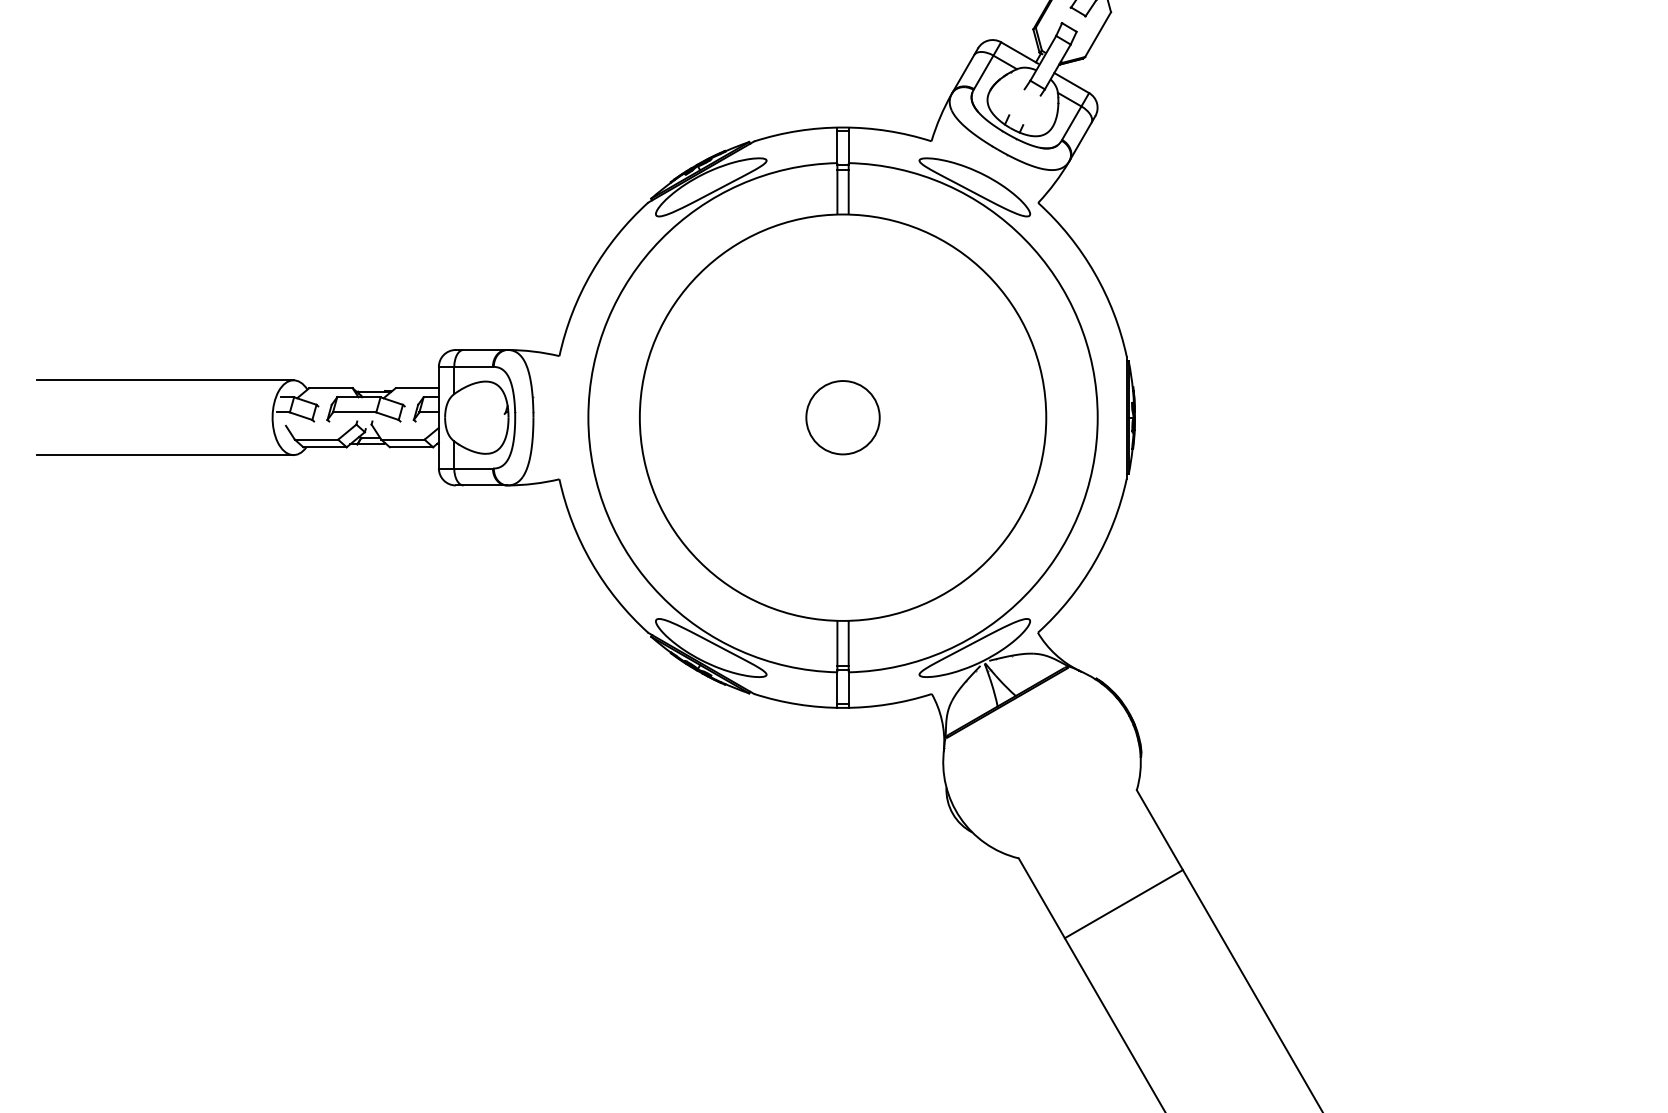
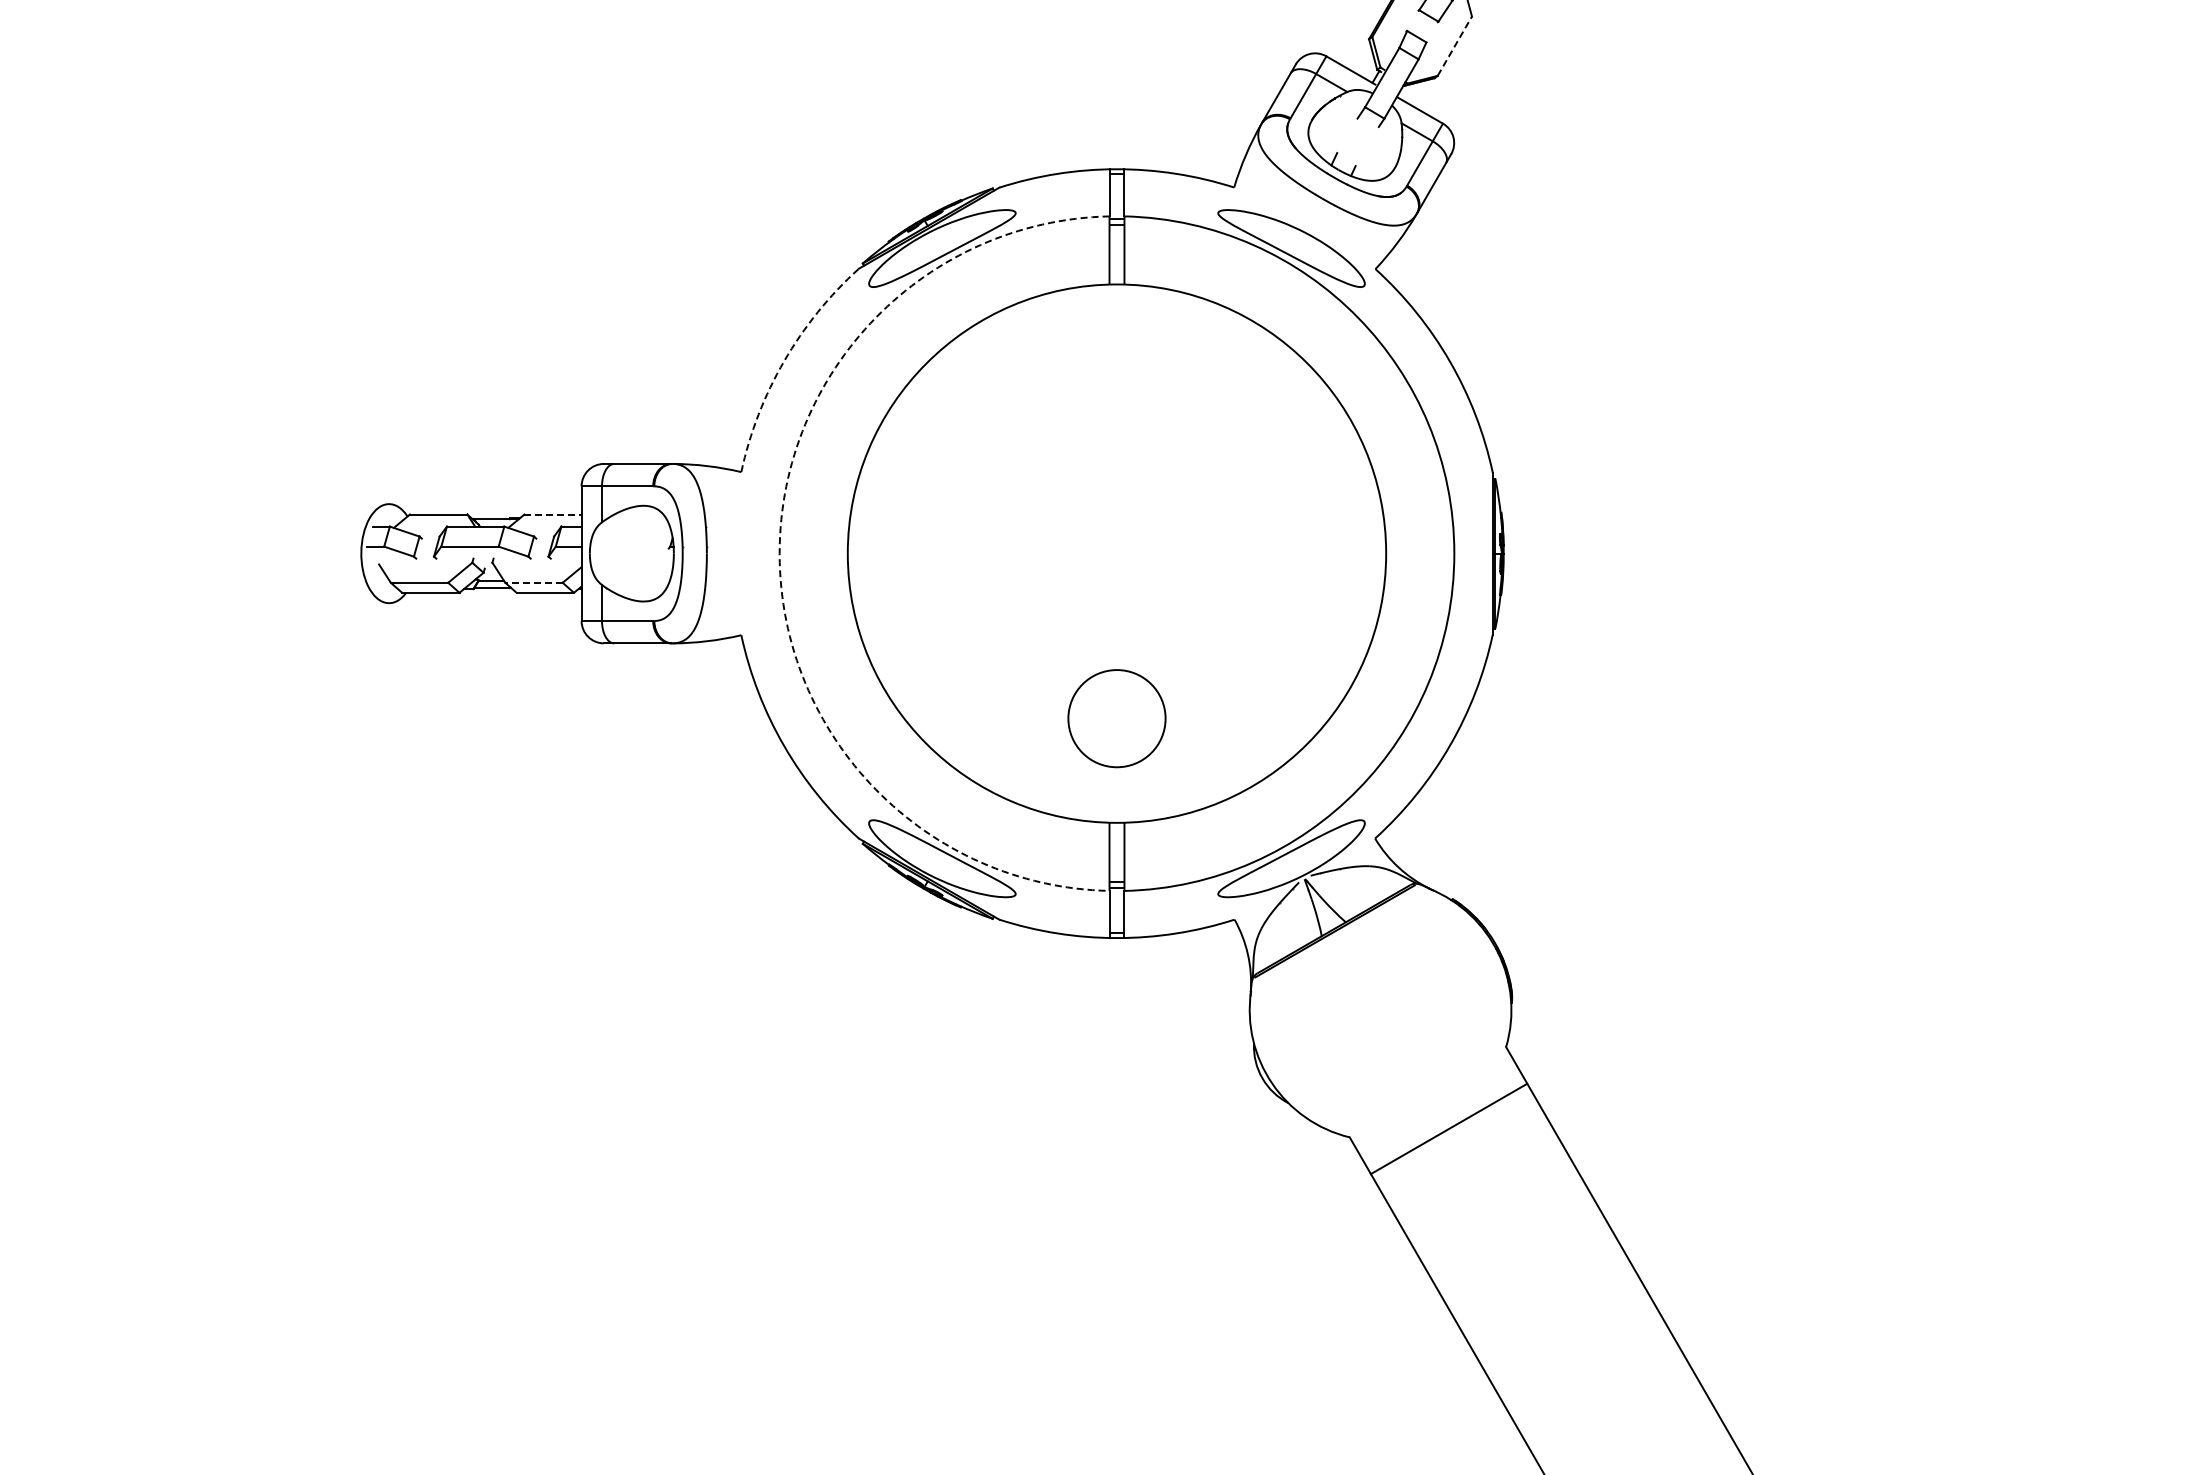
line: (1098, 34) -> (1455, 45), solid -> dashed
arc: (592, 272) -> (784, 361), solid -> dashed
line: (164, 380) -> (218, 504), removed
line: (417, 388) -> (553, 514), solid -> dashed
arc: (588, 417) -> (779, 553), solid -> dashed
circle: (842, 417) -> (1116, 718), moved
line: (403, 439) -> (534, 582), solid -> dashed
line: (164, 455) -> (218, 603), removed
line: (1123, 903) -> (1448, 1128), moved

